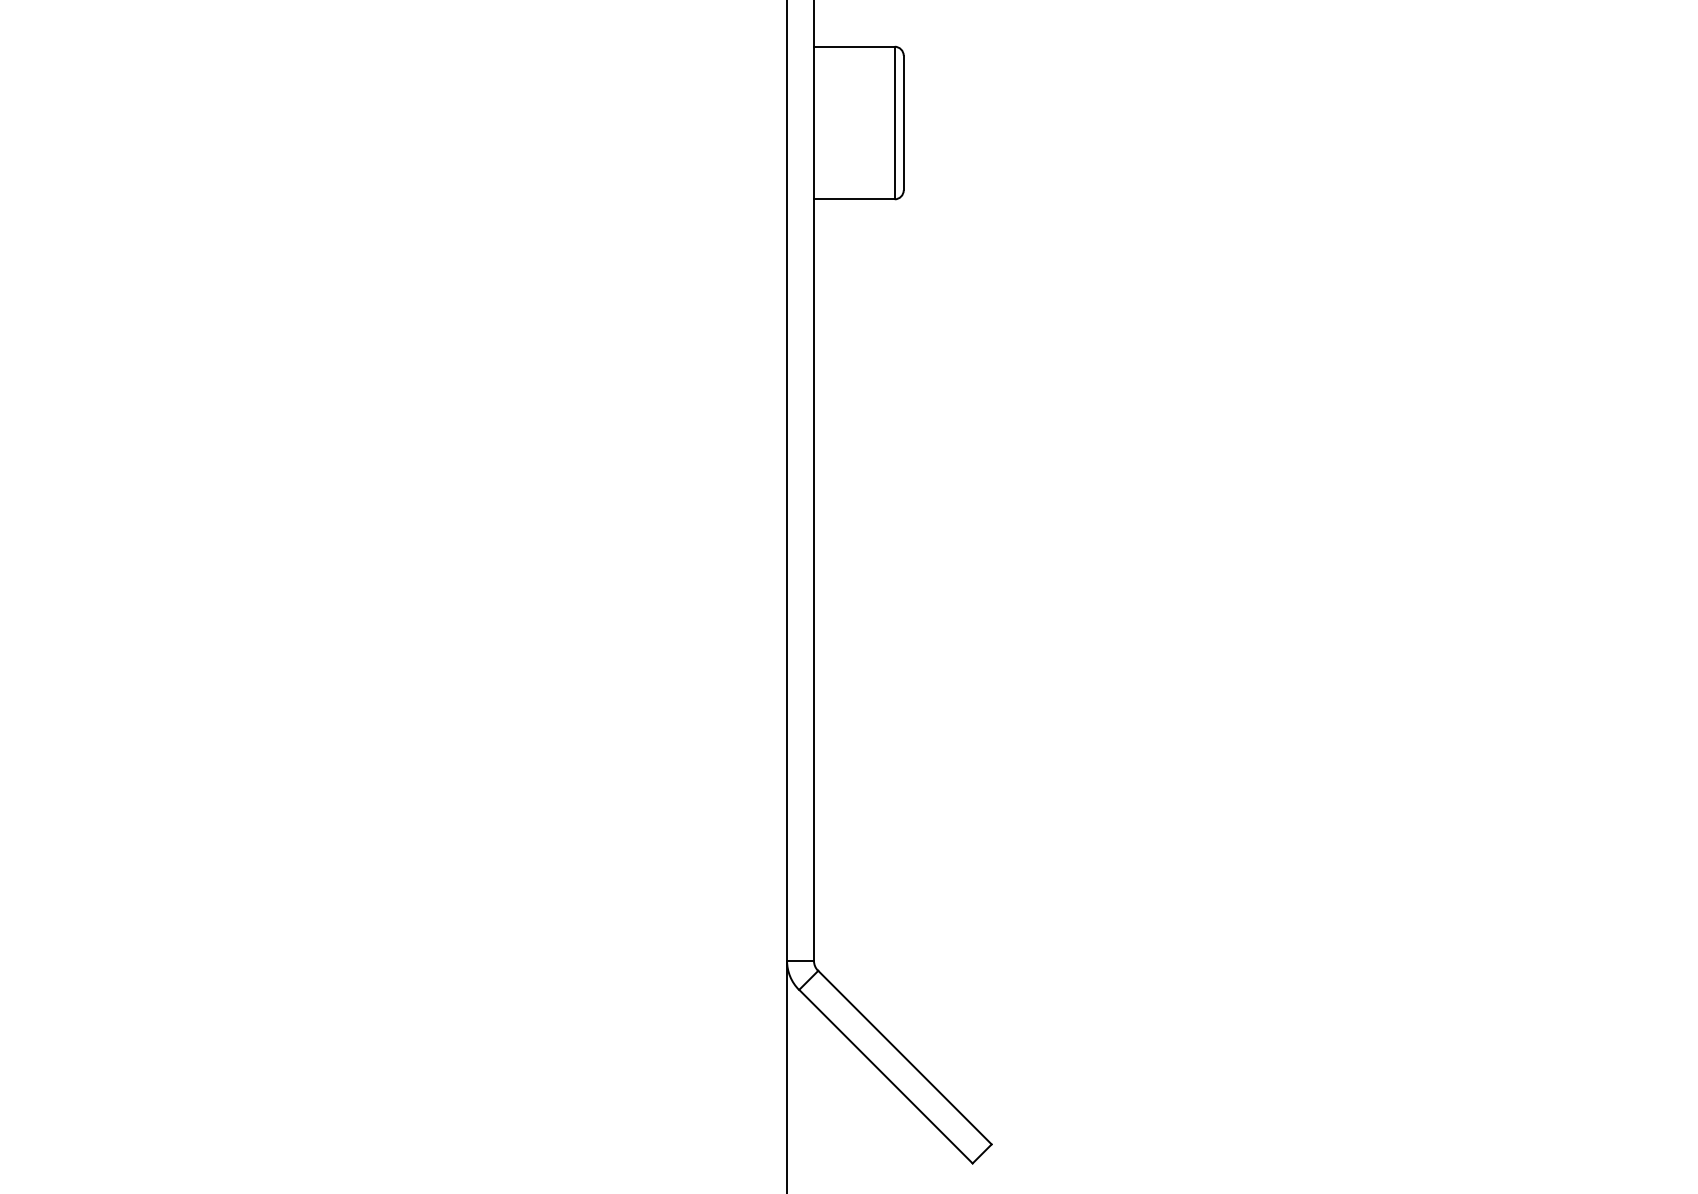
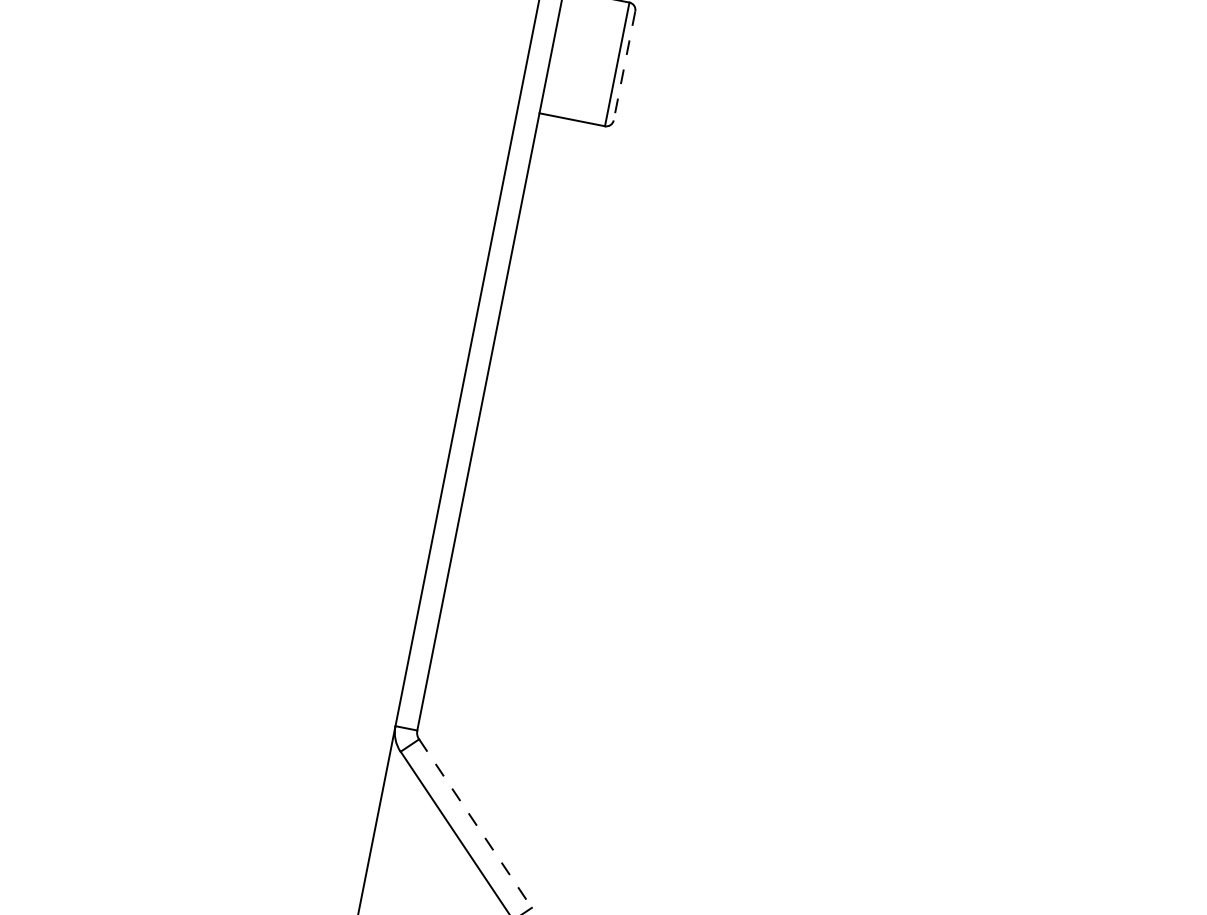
line: (903, 123) -> (624, 66), solid -> dashed
line: (904, 1057) -> (475, 823), solid -> dashed

